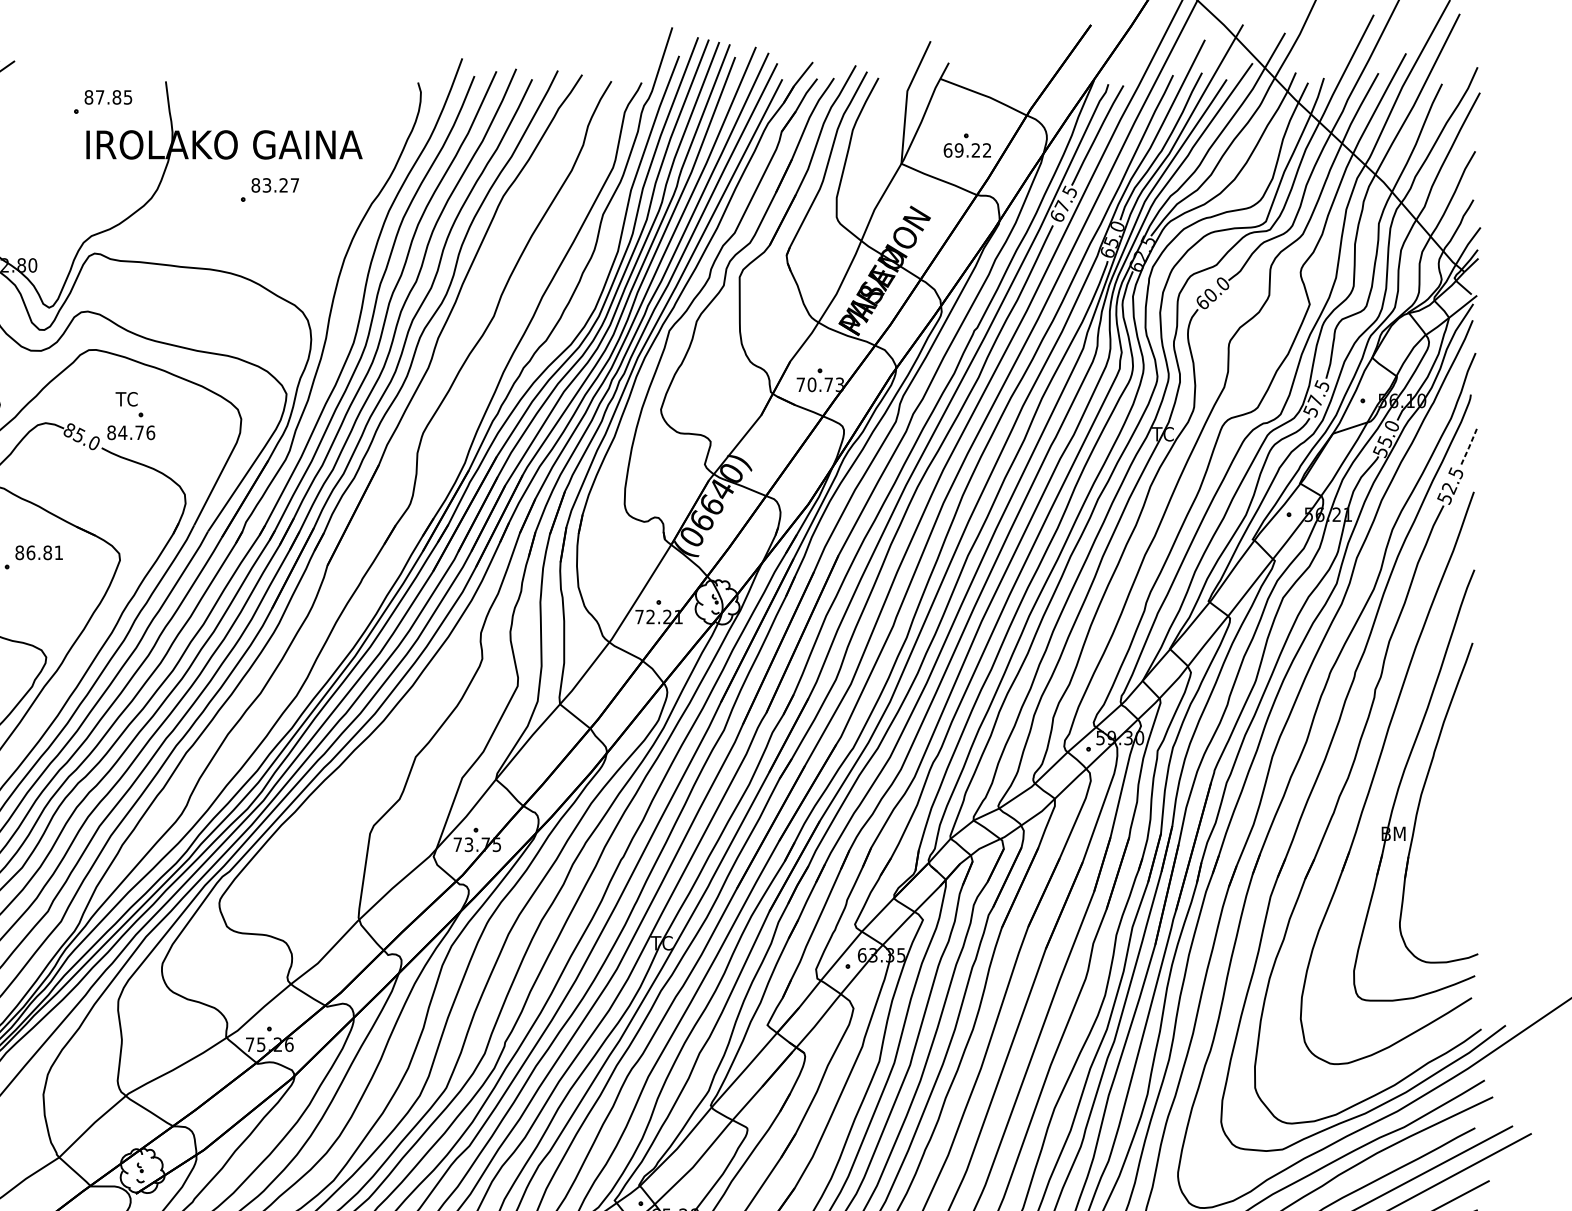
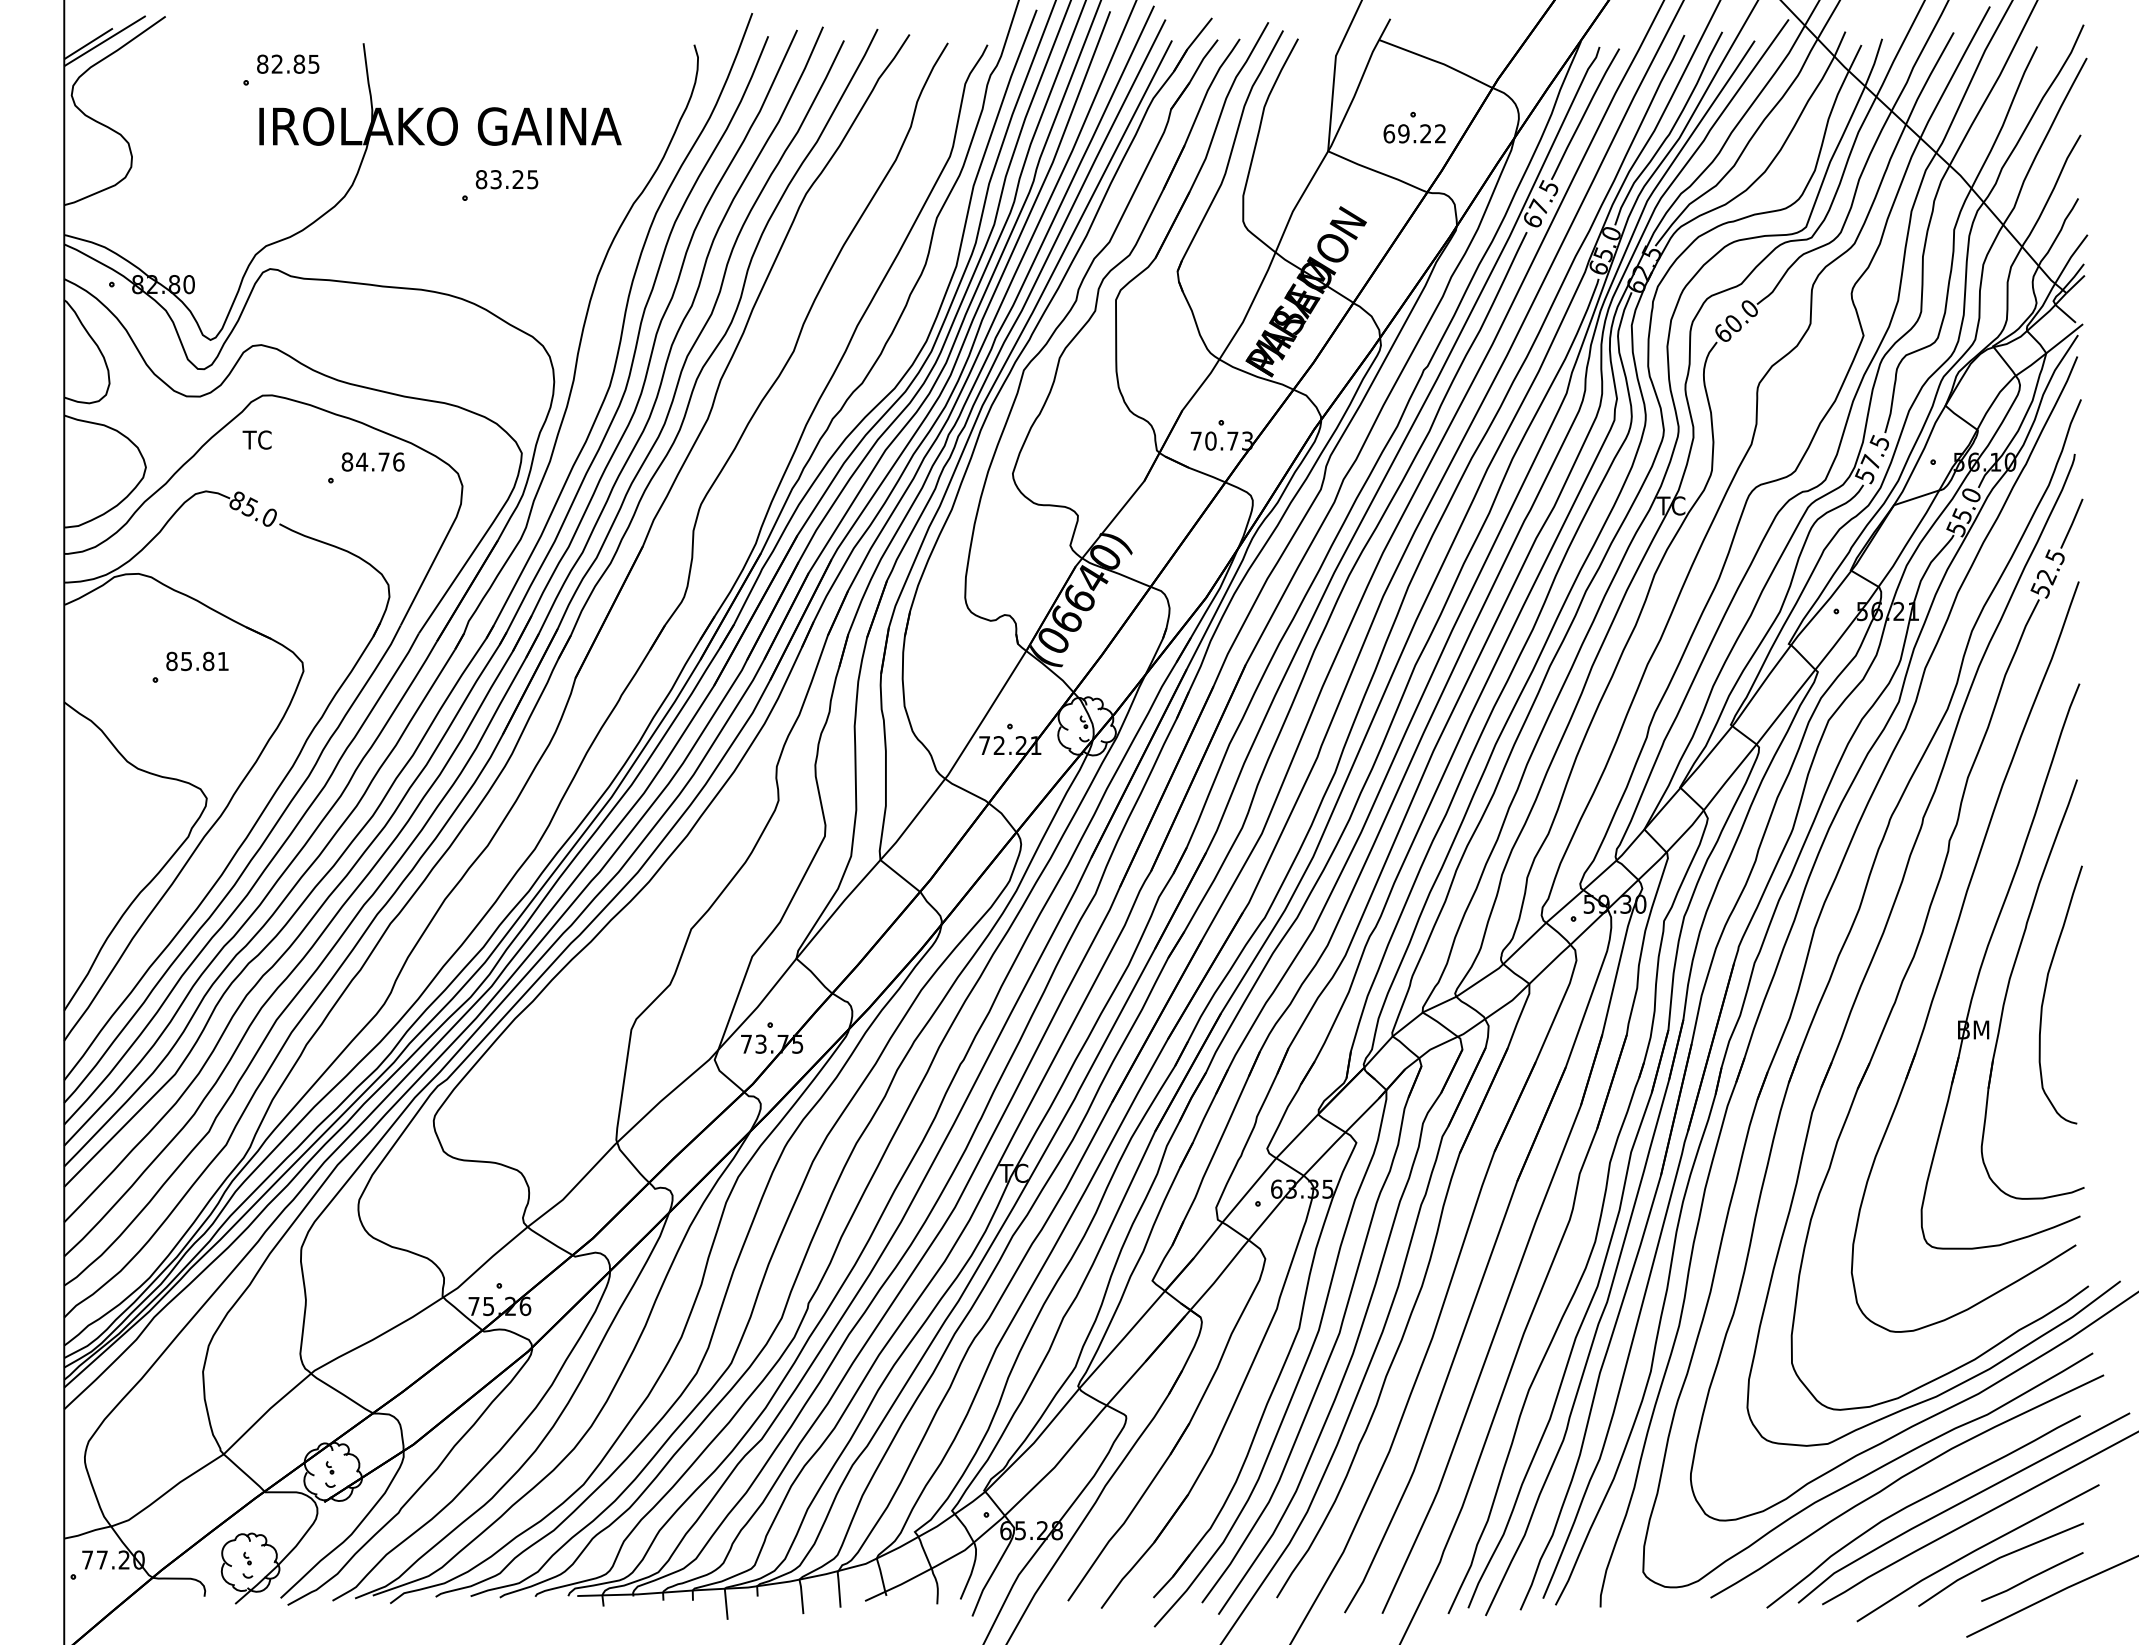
text: (99, 96) -> (276, 63), 87.85 -> 82.85
text: (294, 185) -> (532, 179), 83.27 -> 83.25
text: (126, 398) -> (256, 439), moved
text: (130, 432) -> (372, 461), moved
line: (1469, 448) -> (2072, 524), dashed -> solid
text: (30, 552) -> (186, 661), 86.81 -> 85.81
curve: (1449, 803) -> (2046, 989), added

